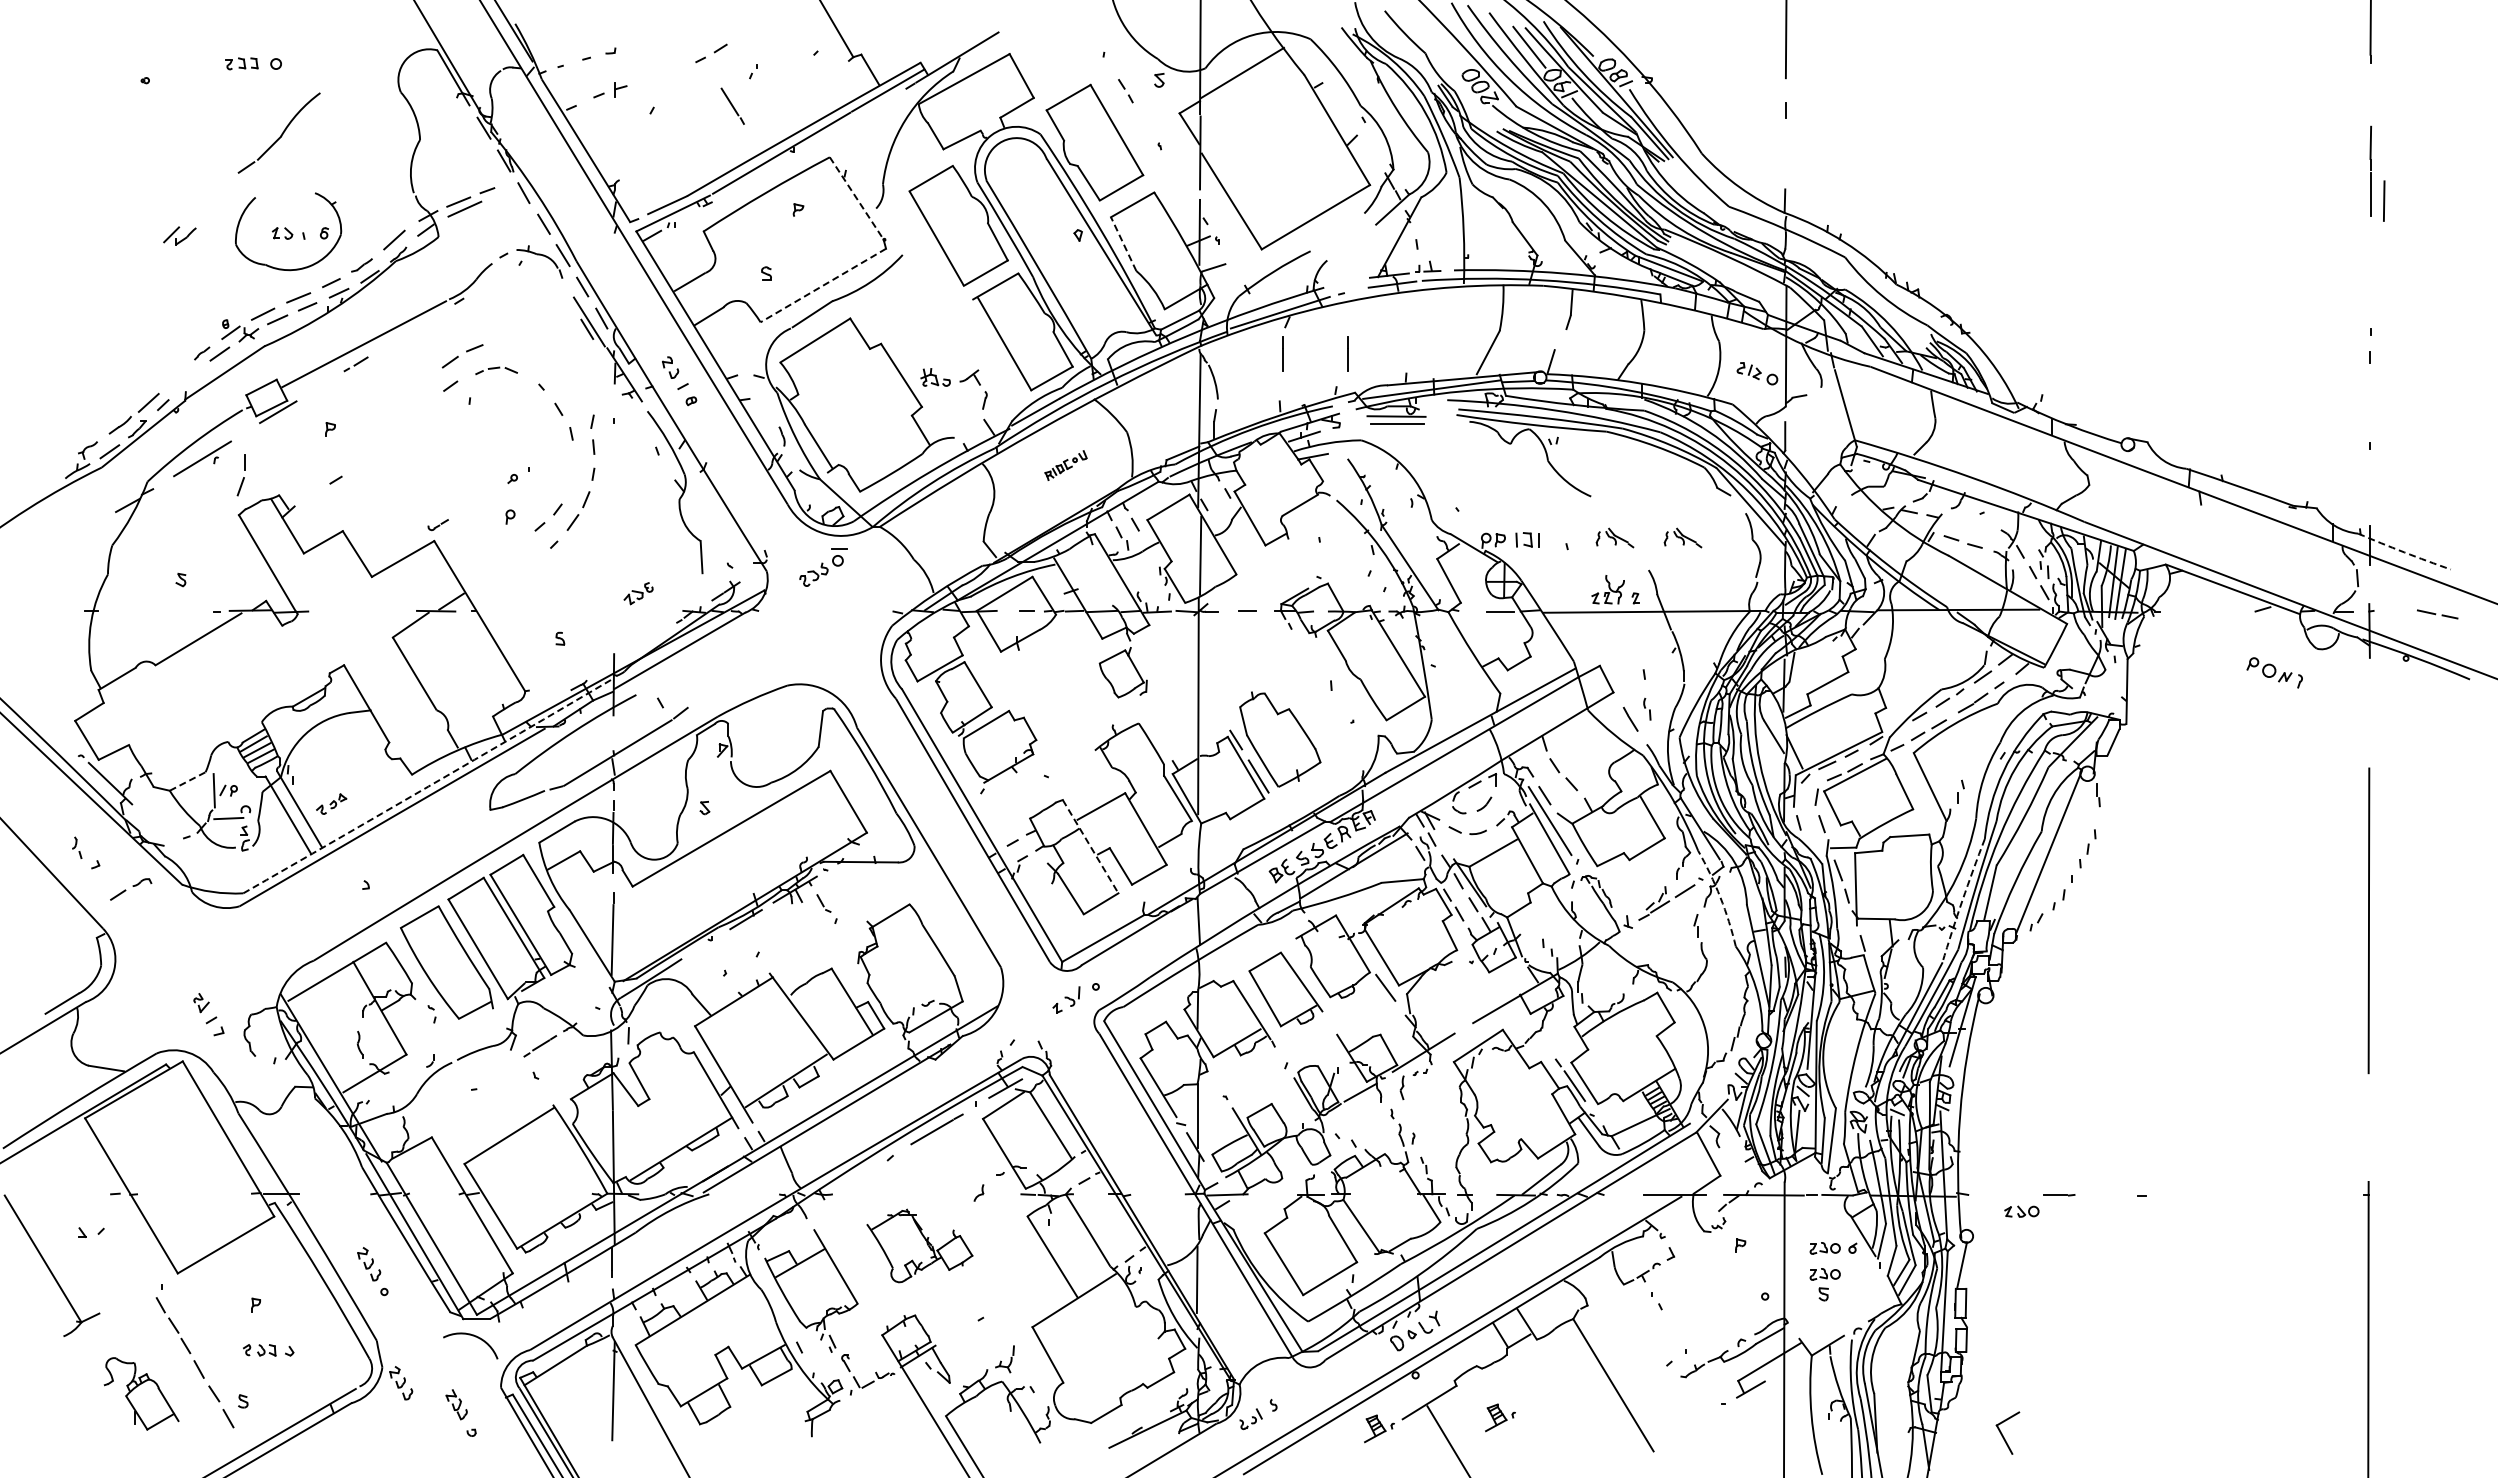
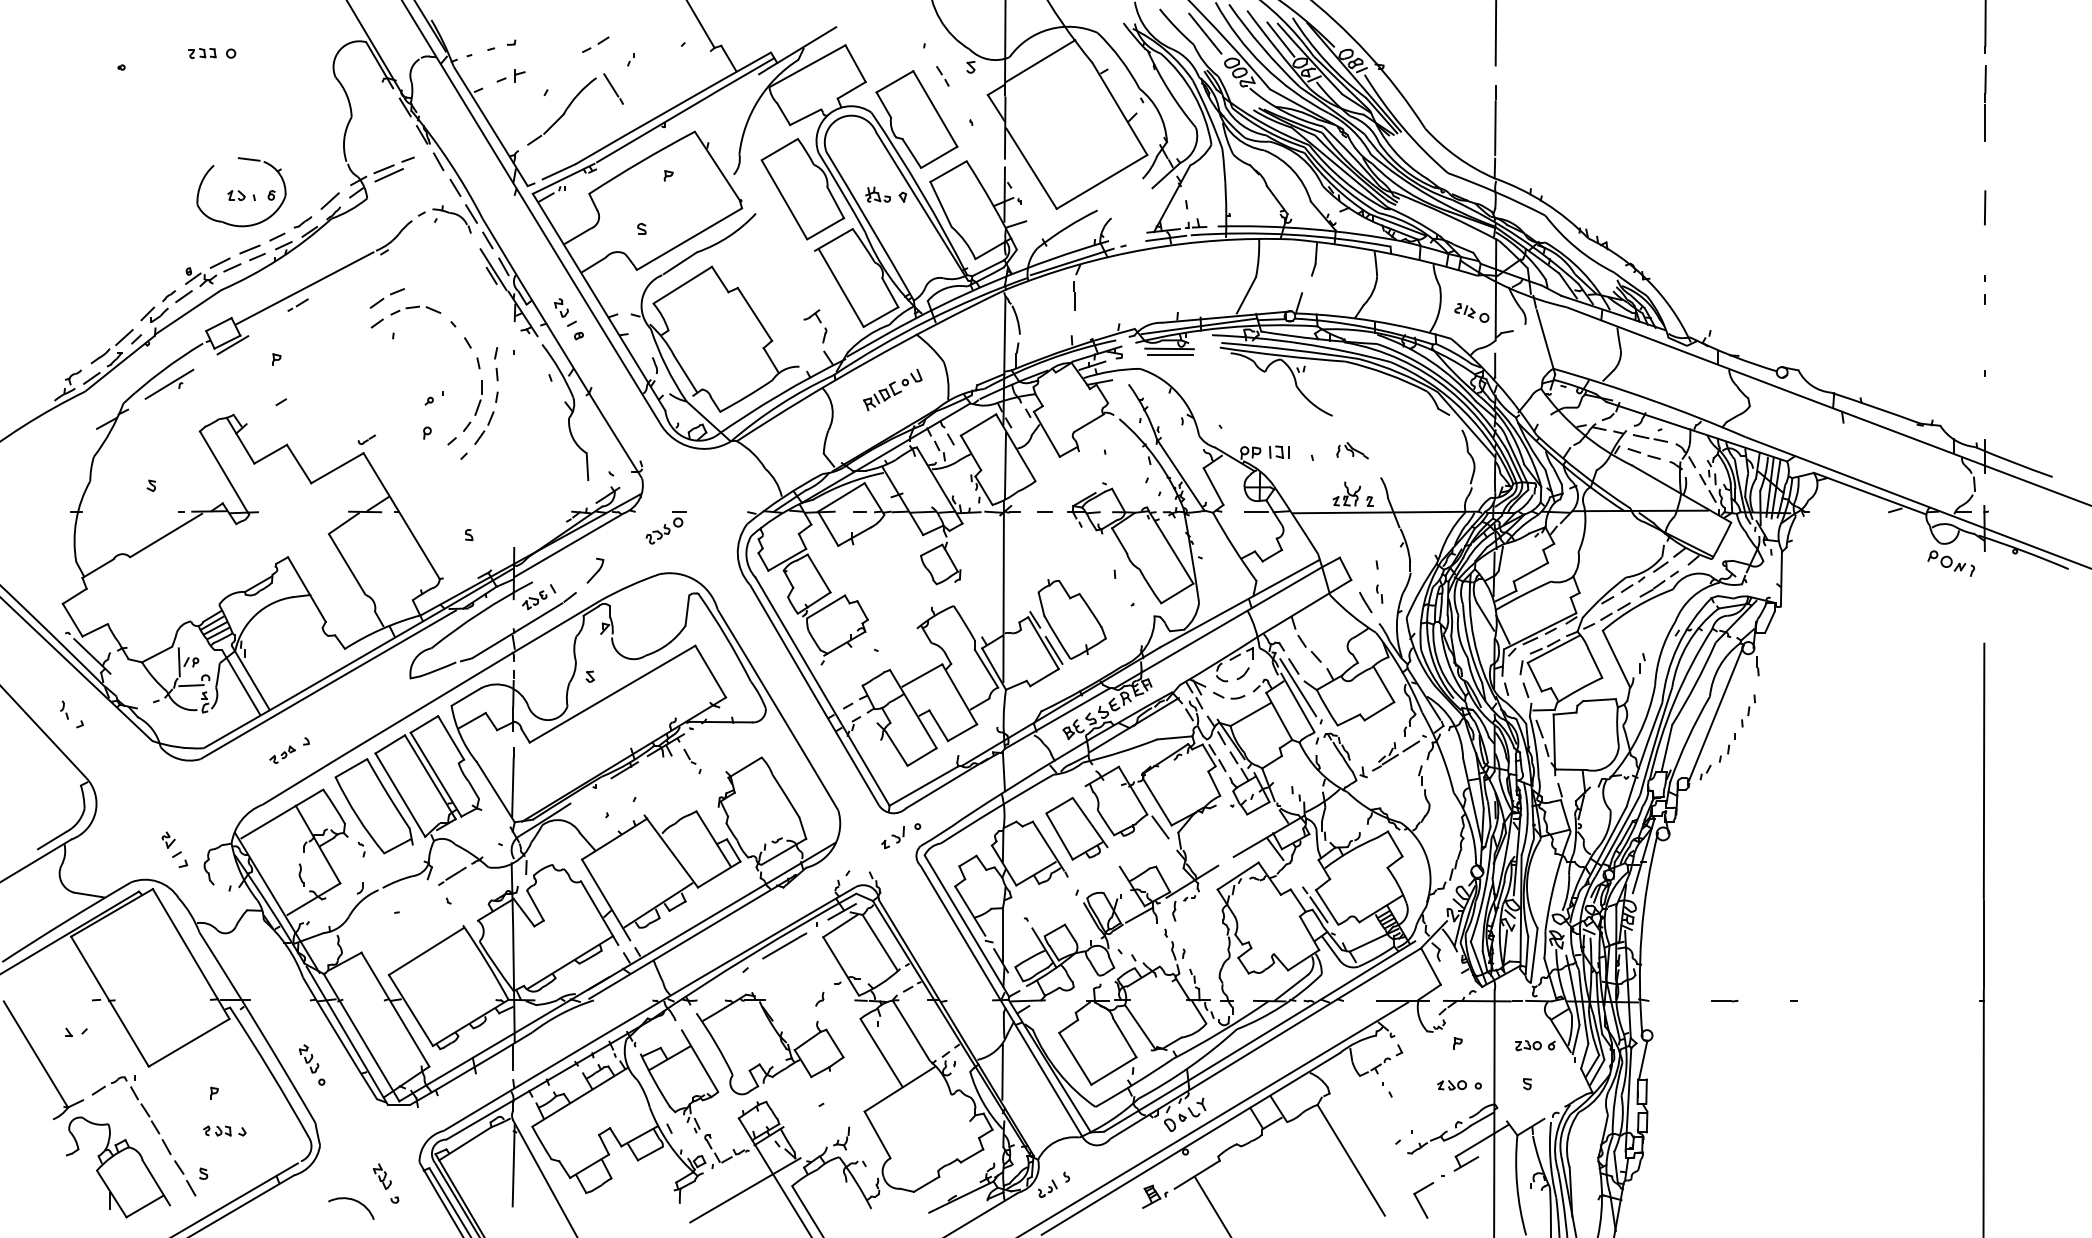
line: (1439, 39) -> (1205, 33), added
part: (278, 132) -> (561, 110), moved
line: (1785, 152) -> (1495, 127), added
line: (2370, 170) -> (1985, 102), moved
line: (297, 189) -> (249, 158), added
line: (856, 198) -> (717, 166), dashed -> solid
line: (2384, 200) -> (1985, 207), moved
part: (179, 235) -> (154, 314), moved
line: (1123, 244) -> (940, 204), dashed -> solid
line: (823, 285) -> (689, 239), dashed -> solid
line: (1347, 353) -> (1128, 296), removed
part: (496, 370) -> (415, 310), size x1.43
part: (935, 377) -> (878, 194), moved
part: (1065, 465) -> (892, 389), size x1.67
part: (240, 475) -> (477, 398), moved
part: (1682, 537) -> (1409, 450), removed
arc: (2404, 552) -> (2013, 462), dashed -> solid
part: (823, 567) -> (666, 528), moved
part: (638, 593) -> (534, 600), moved
line: (2436, 613) -> (1649, 437), moved
part: (2274, 672) -> (1951, 563), moved
part: (710, 681) -> (594, 570), added
line: (188, 781) -> (157, 654), dashed -> solid
arc: (428, 786) -> (358, 658), dashed -> solid
part: (331, 803) -> (282, 754), moved
line: (1090, 847) -> (913, 709), dashed -> solid
part: (131, 889) -> (109, 1085), moved
arc: (1720, 897) -> (1440, 751), dashed -> solid
arc: (1962, 900) -> (1643, 754), dashed -> solid
line: (1522, 1013) -> (1275, 848), added
line: (2369, 1127) -> (1984, 944), added
part: (2021, 1211) -> (1451, 1085), moved
part: (919, 1245) -> (770, 1043), size x1.67
part: (1824, 1274) -> (1528, 1067), removed
arc: (472, 1336) -> (352, 1200), moved
part: (401, 1383) -> (336, 1158), removed
part: (141, 1393) -> (118, 1167), size x1.67
part: (1500, 1417) -> (1256, 1187), removed
line: (889, 1420) -> (744, 1189), added
part: (2007, 1432) -> (1423, 1199), moved

